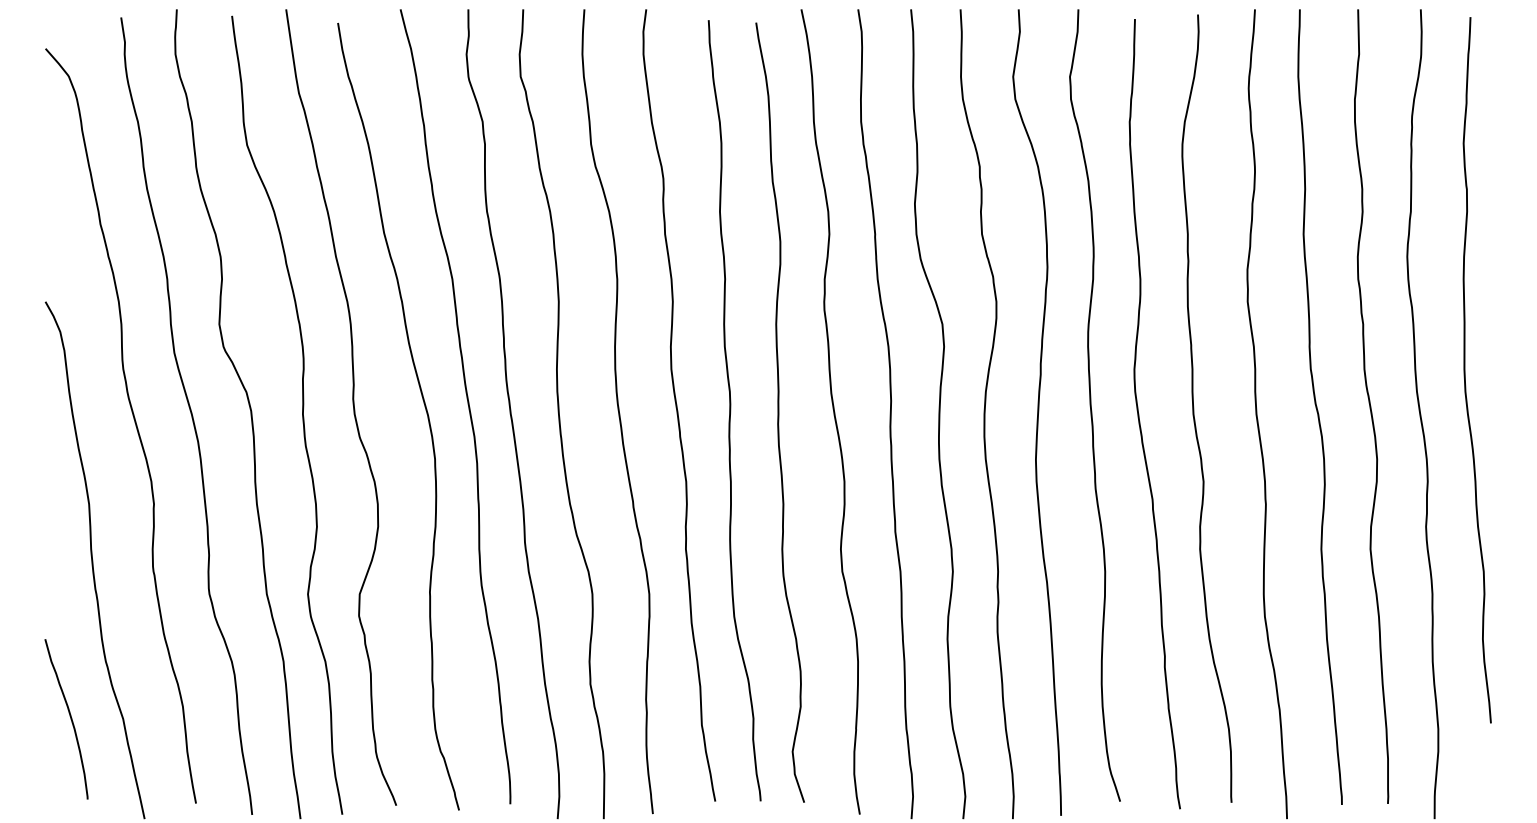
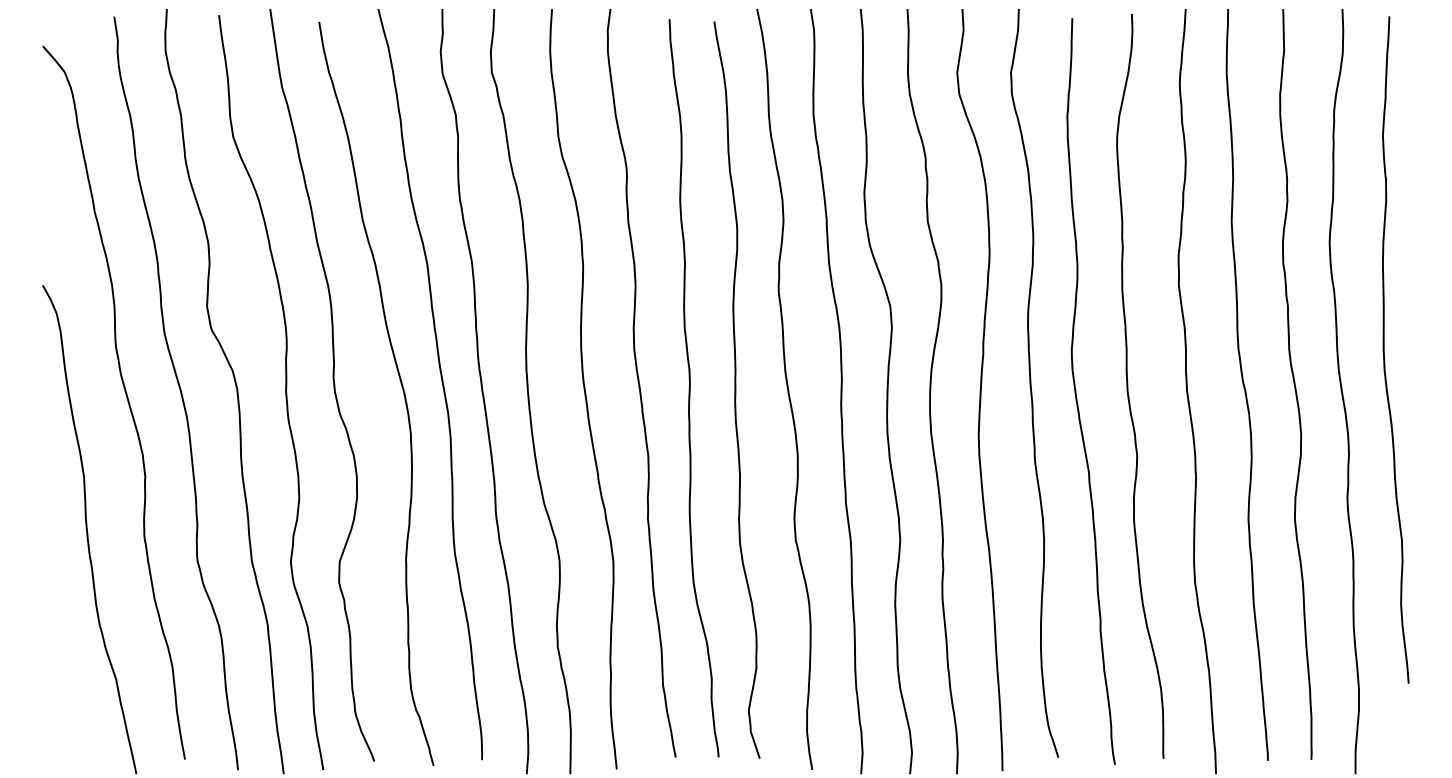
curve: (69, 716) -> (65, 677), removed

